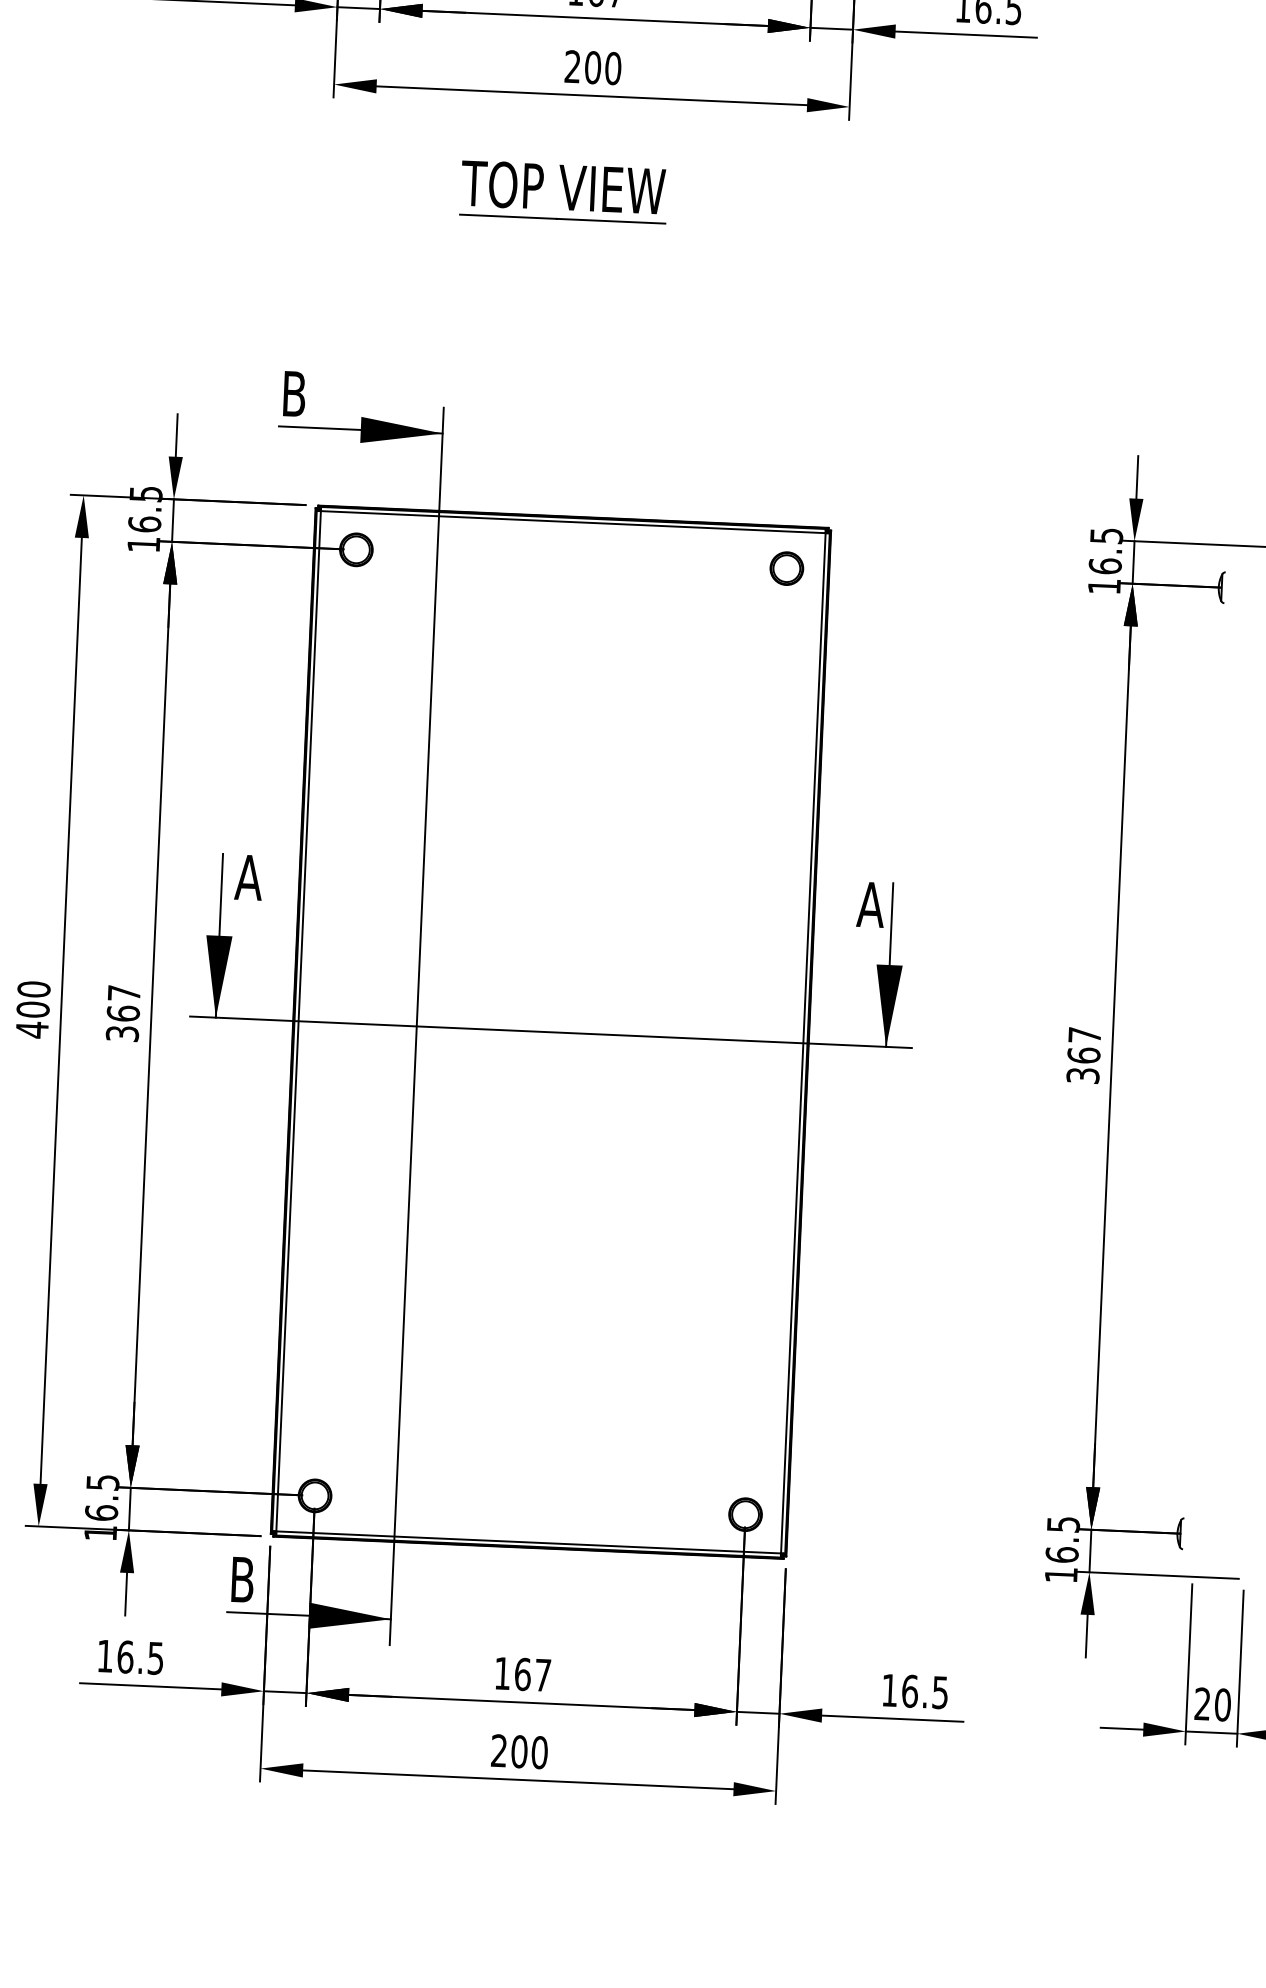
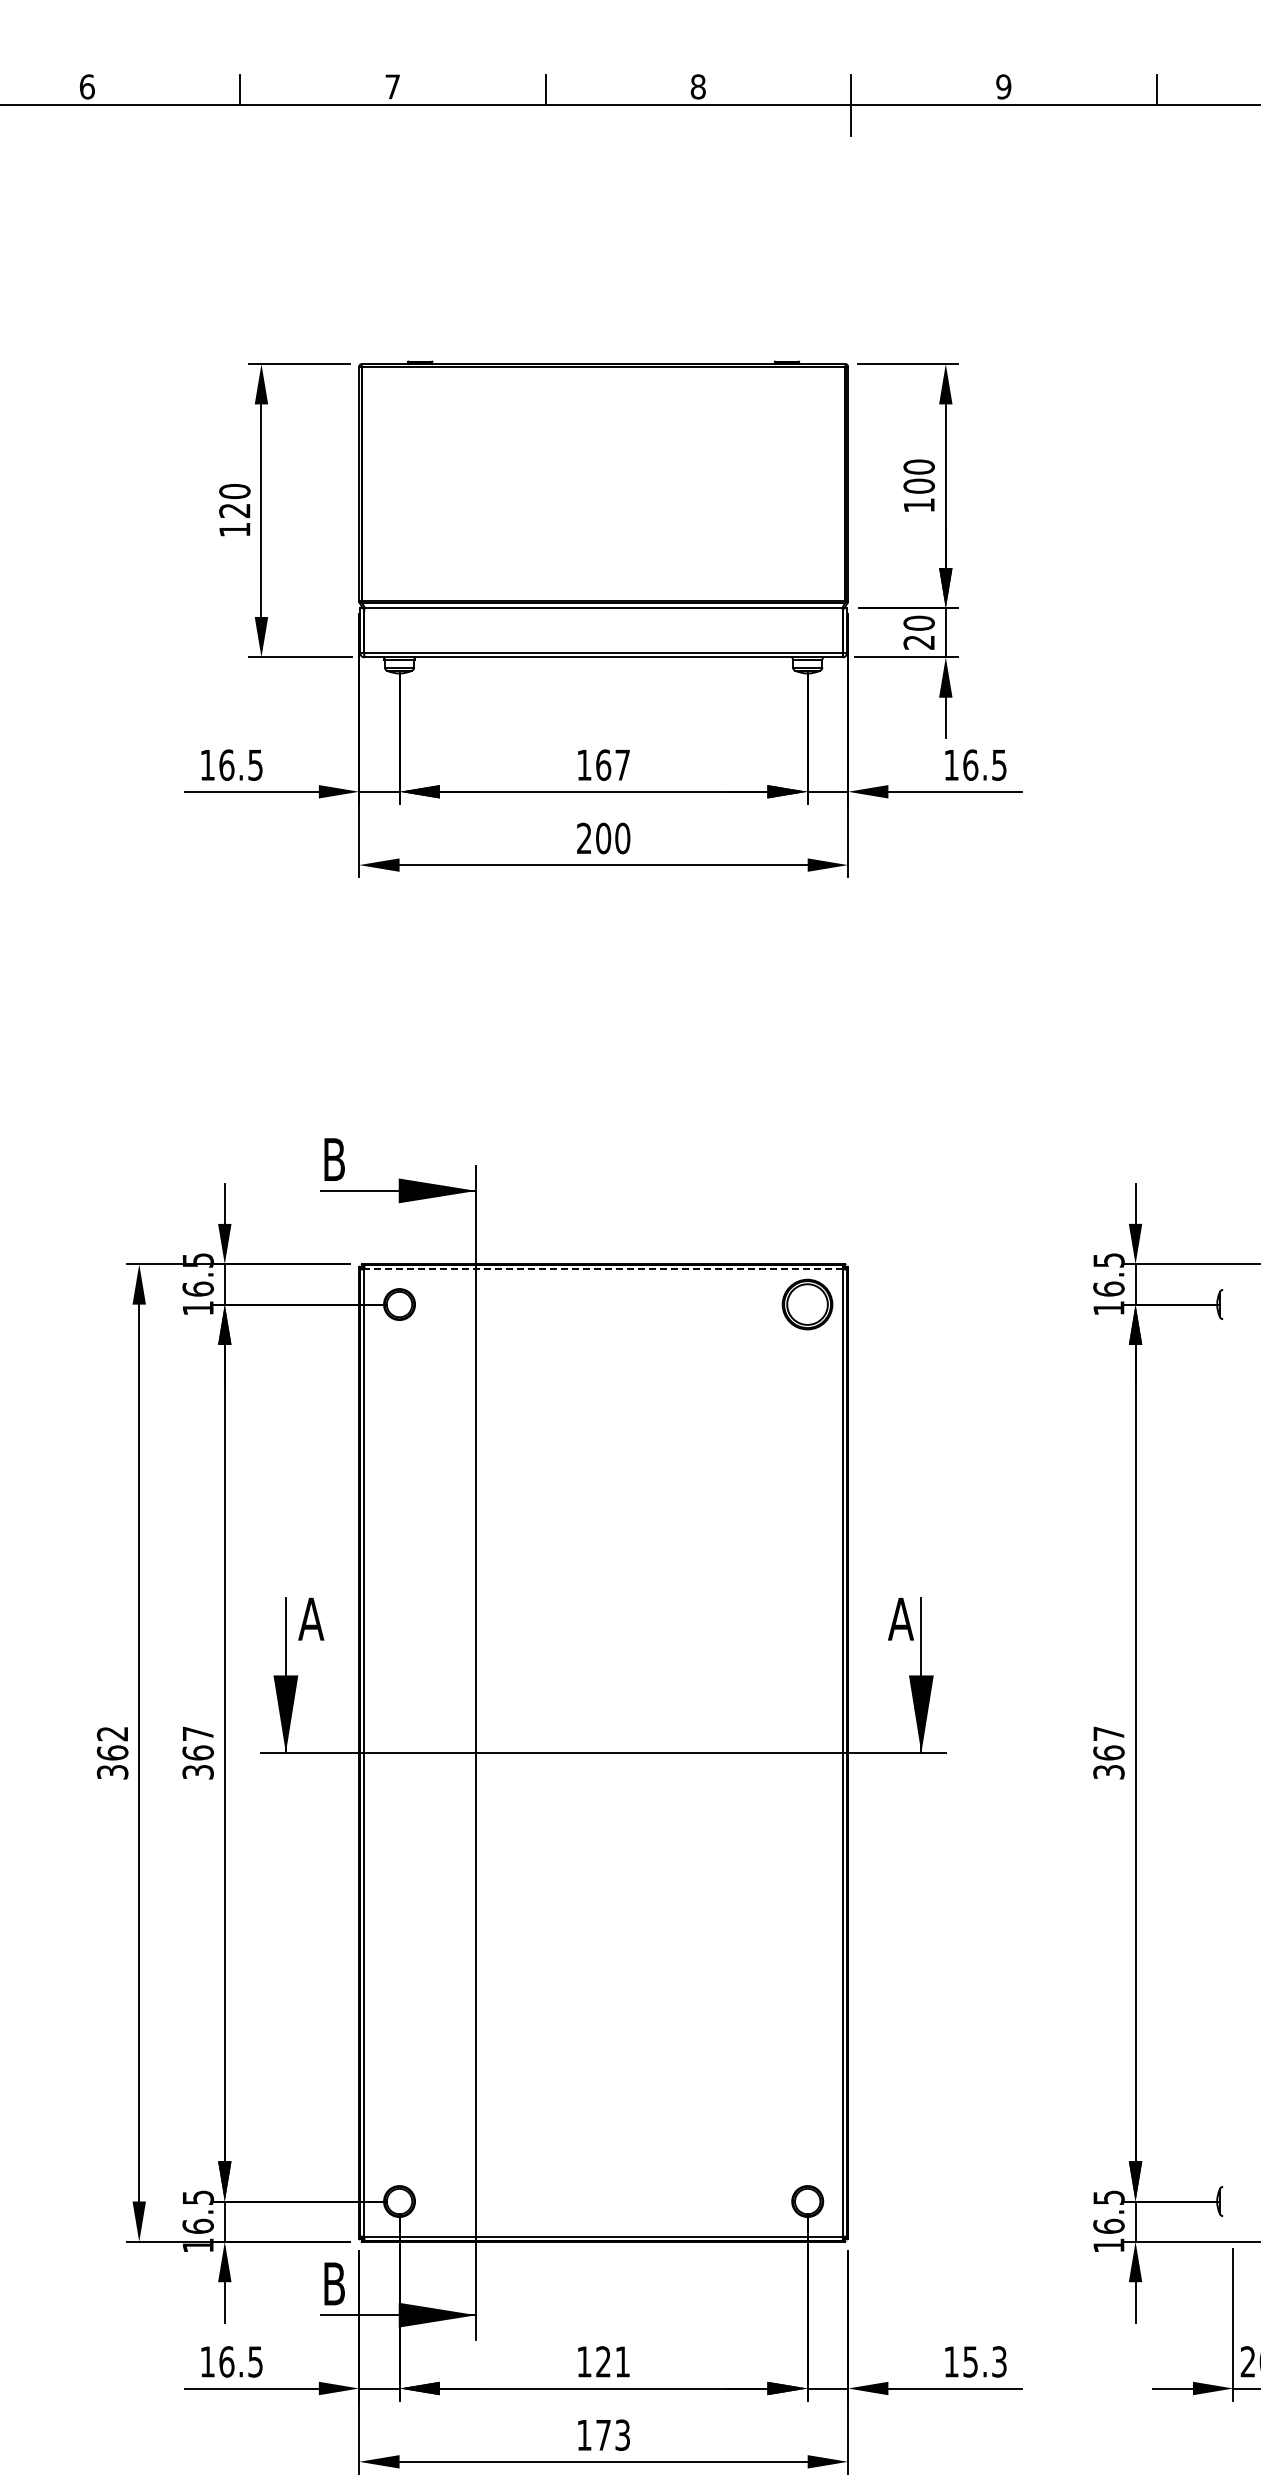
part: (563, 192) -> (580, 957), removed
line: (573, 522) -> (603, 1269), solid -> dashed
part: (786, 568) -> (807, 1304), size x1.6
text: (32, 1010) -> (112, 1753), 400 -> 362
text: (532, 1674) -> (612, 2361), 167 -> 121
text: (924, 1691) -> (984, 2361), 16.5 -> 15.3
text: (519, 1751) -> (603, 2434), 200 -> 173

